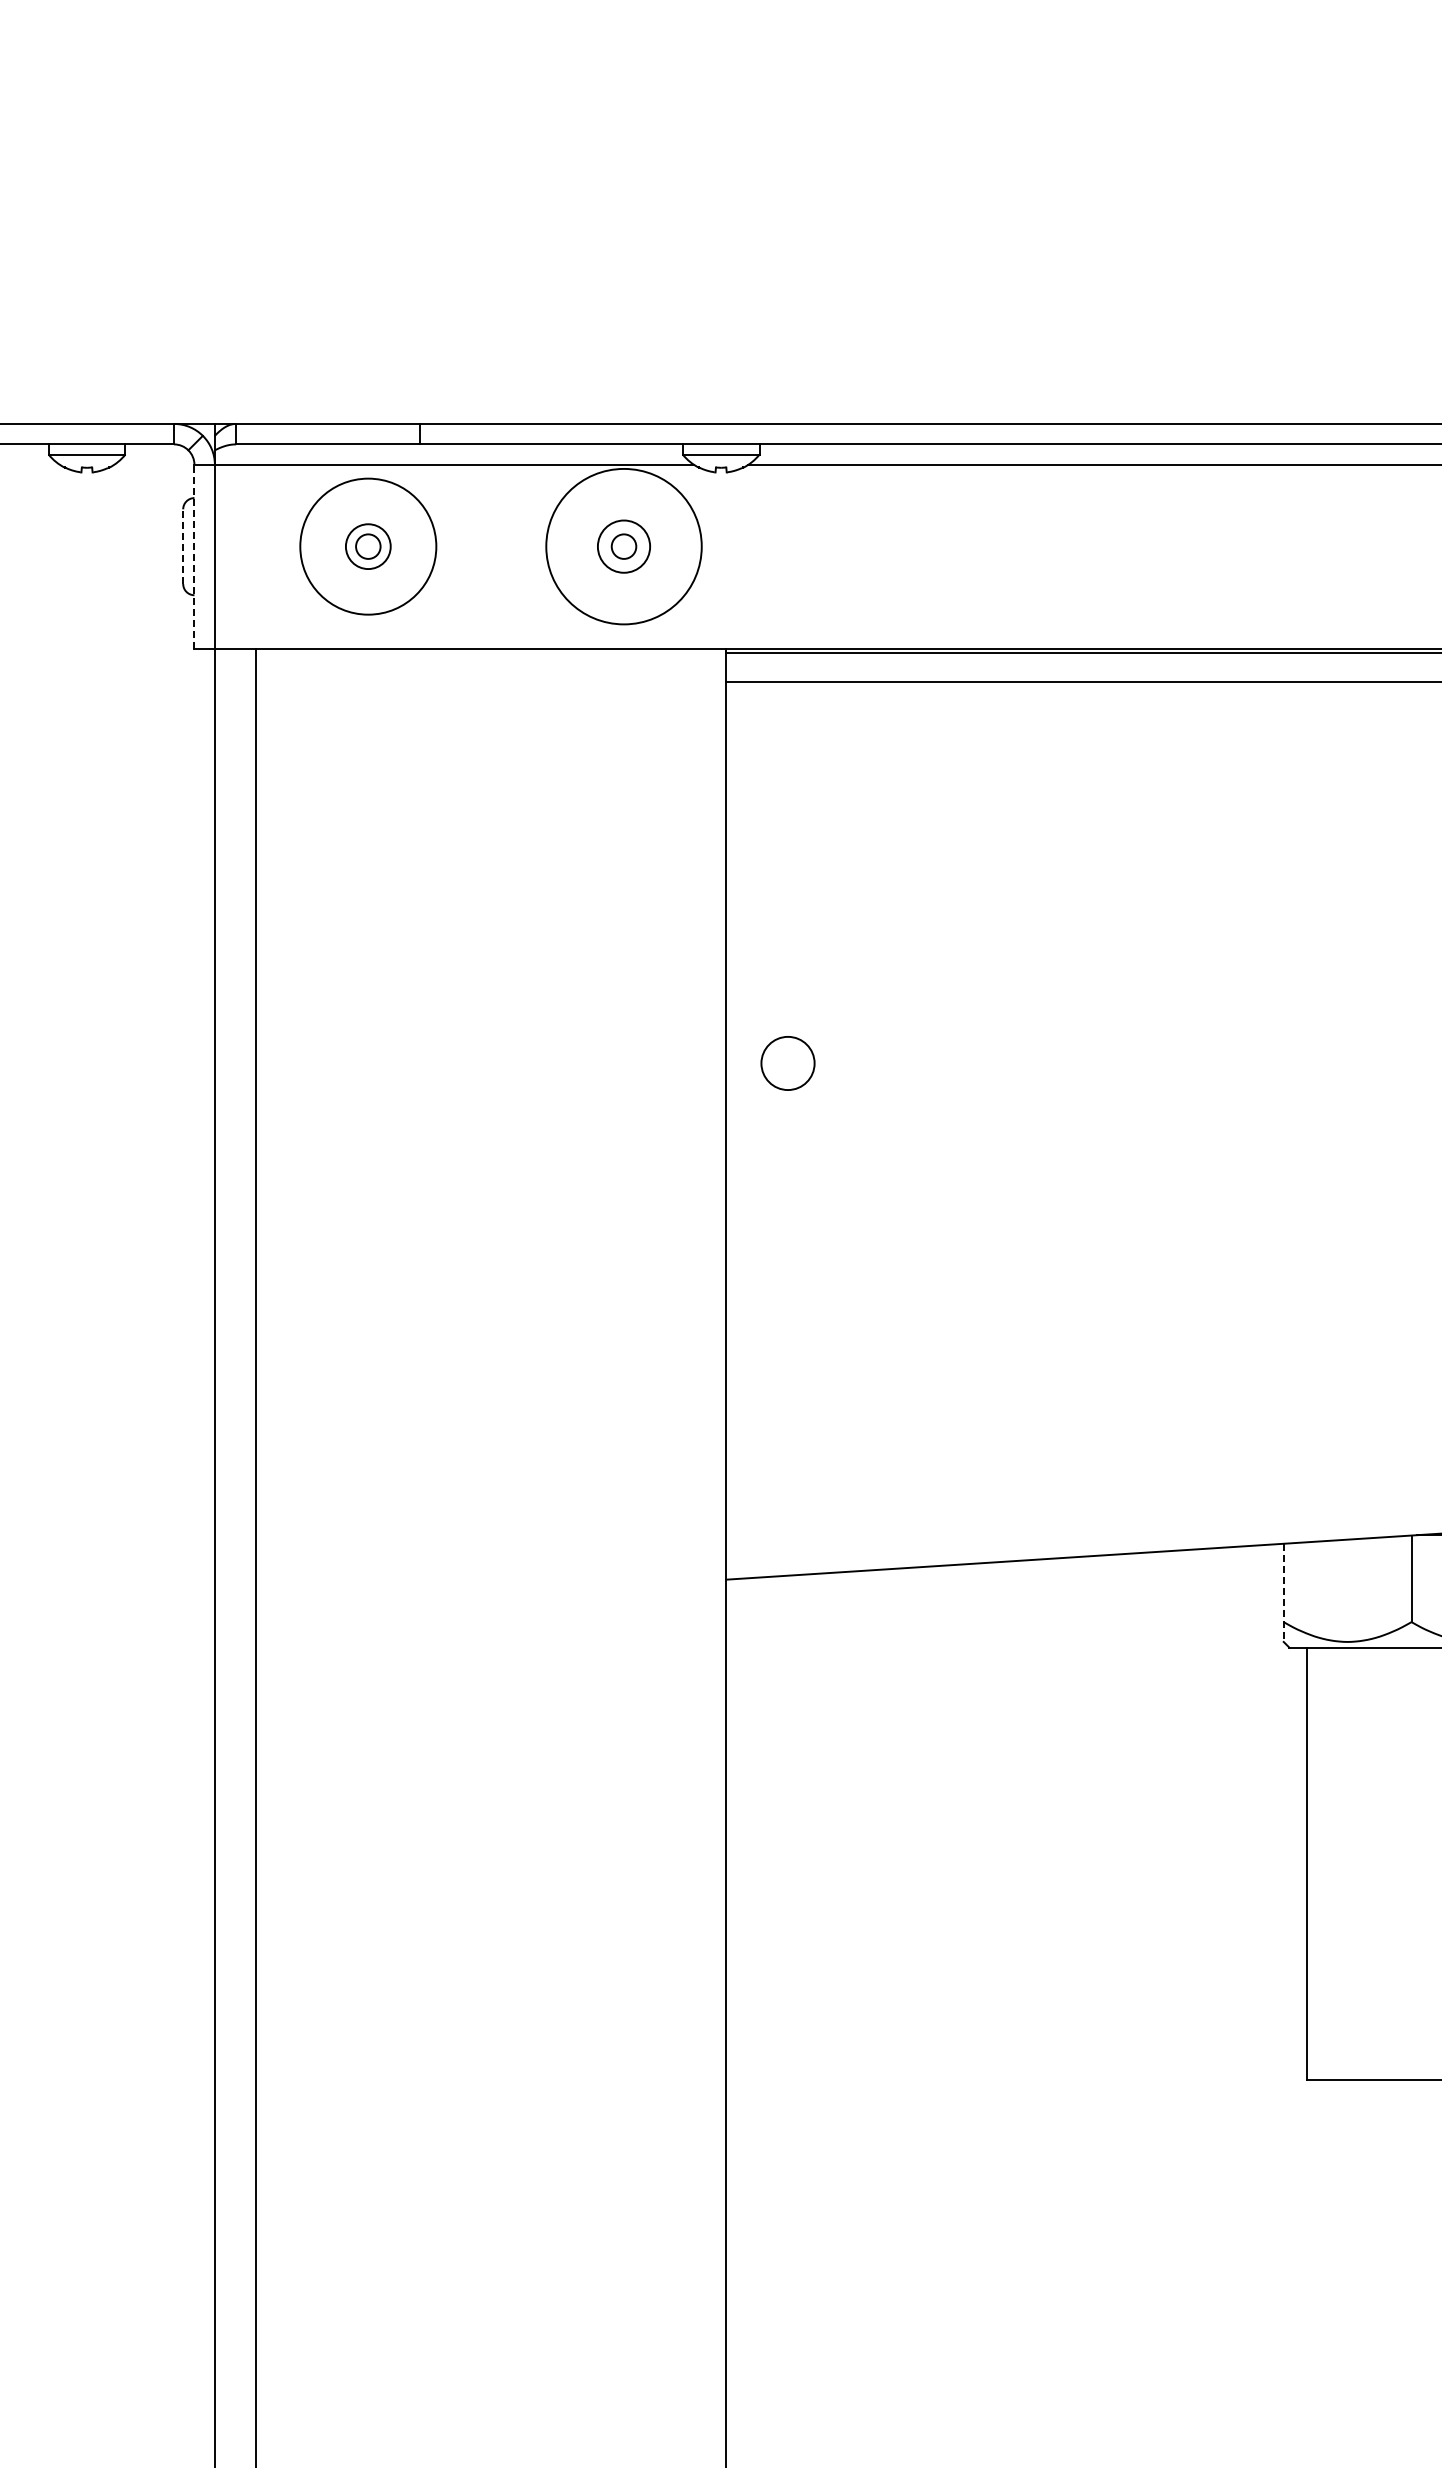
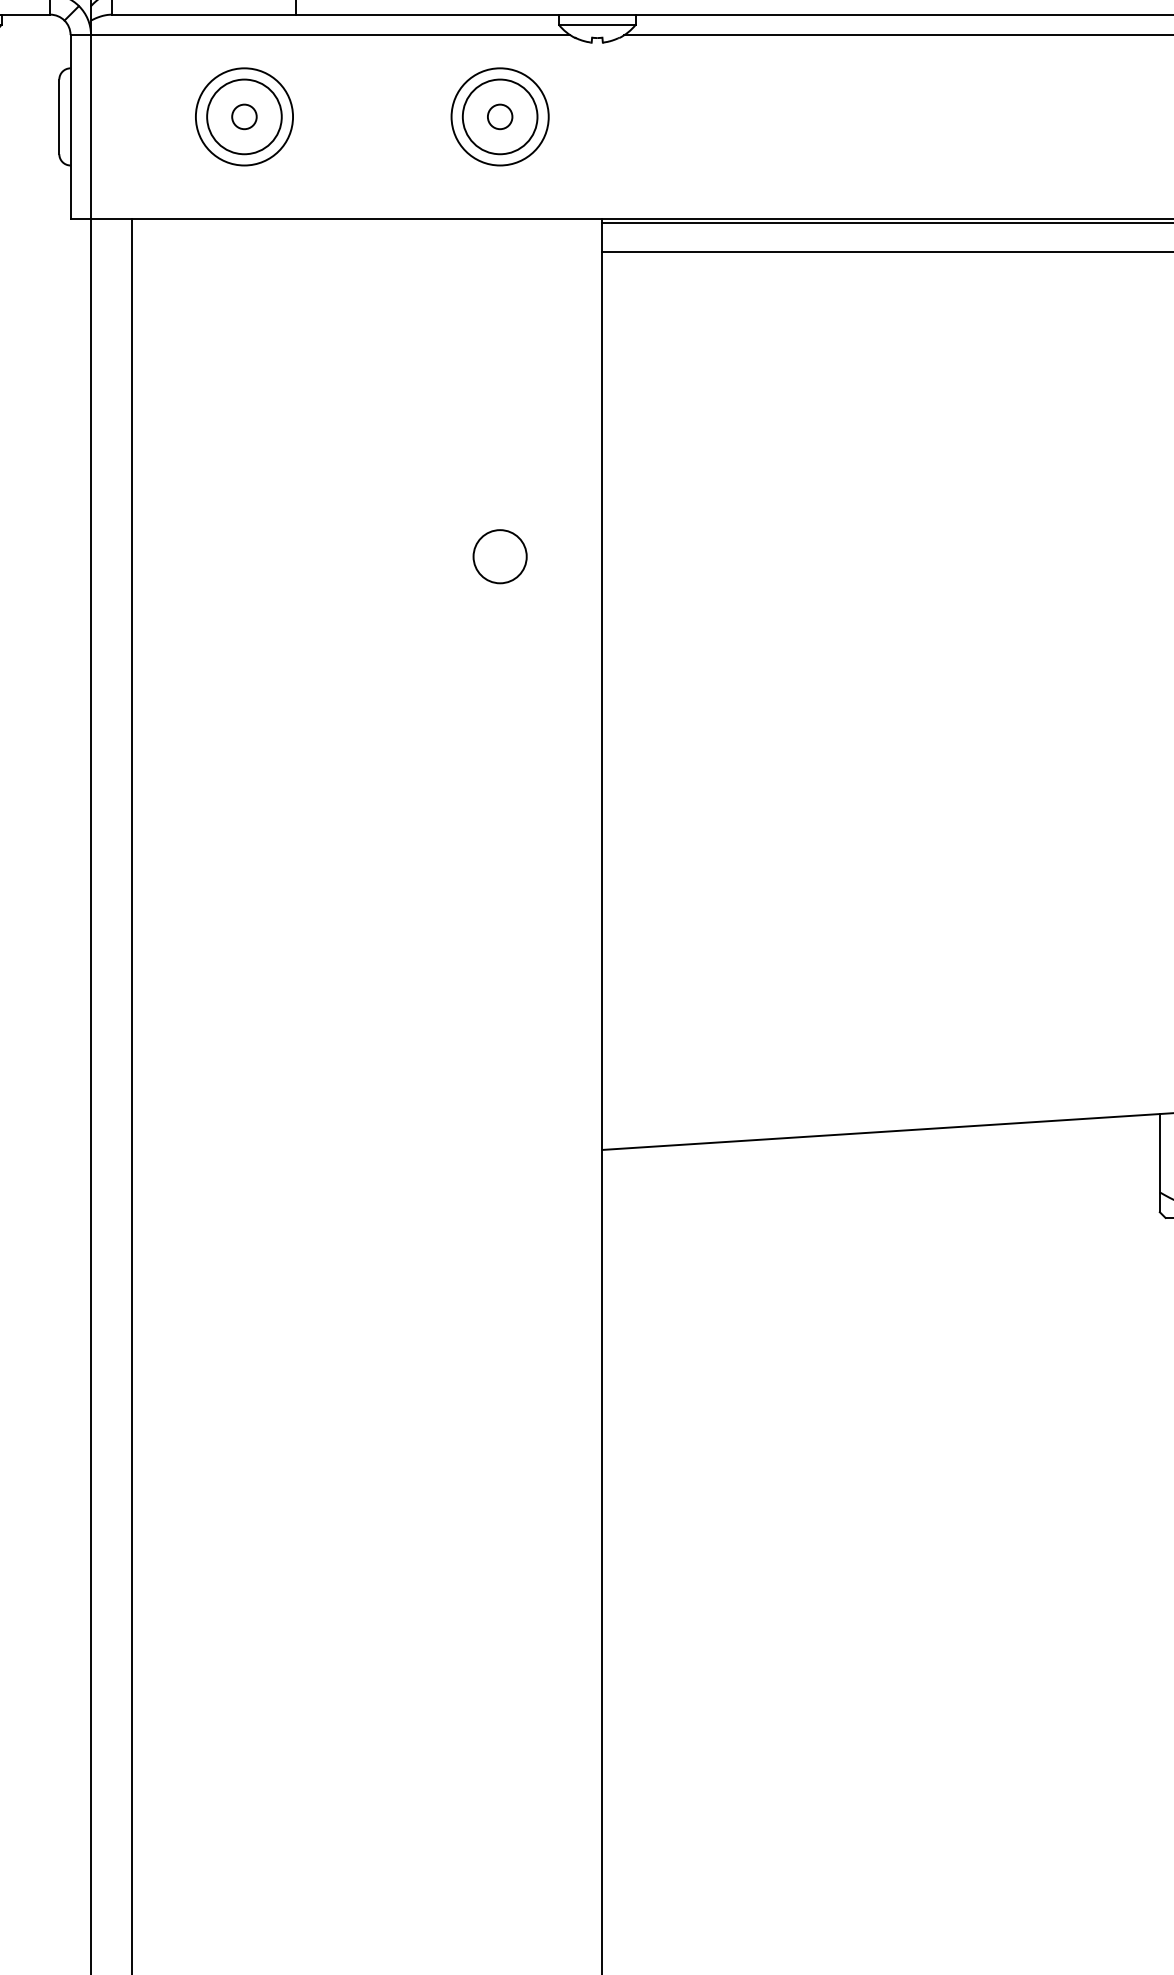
line: (183, 546) -> (59, 116), dashed -> solid
circle: (367, 546) -> (243, 116), size x0.71
circle: (368, 546) -> (244, 116), size x1.67
circle: (623, 546) -> (499, 116), size x0.62
circle: (623, 546) -> (499, 116), size x1.43
line: (194, 556) -> (70, 126), dashed -> solid
circle: (787, 1063) -> (499, 556), moved
line: (1283, 1593) -> (1159, 1163), dashed -> solid

